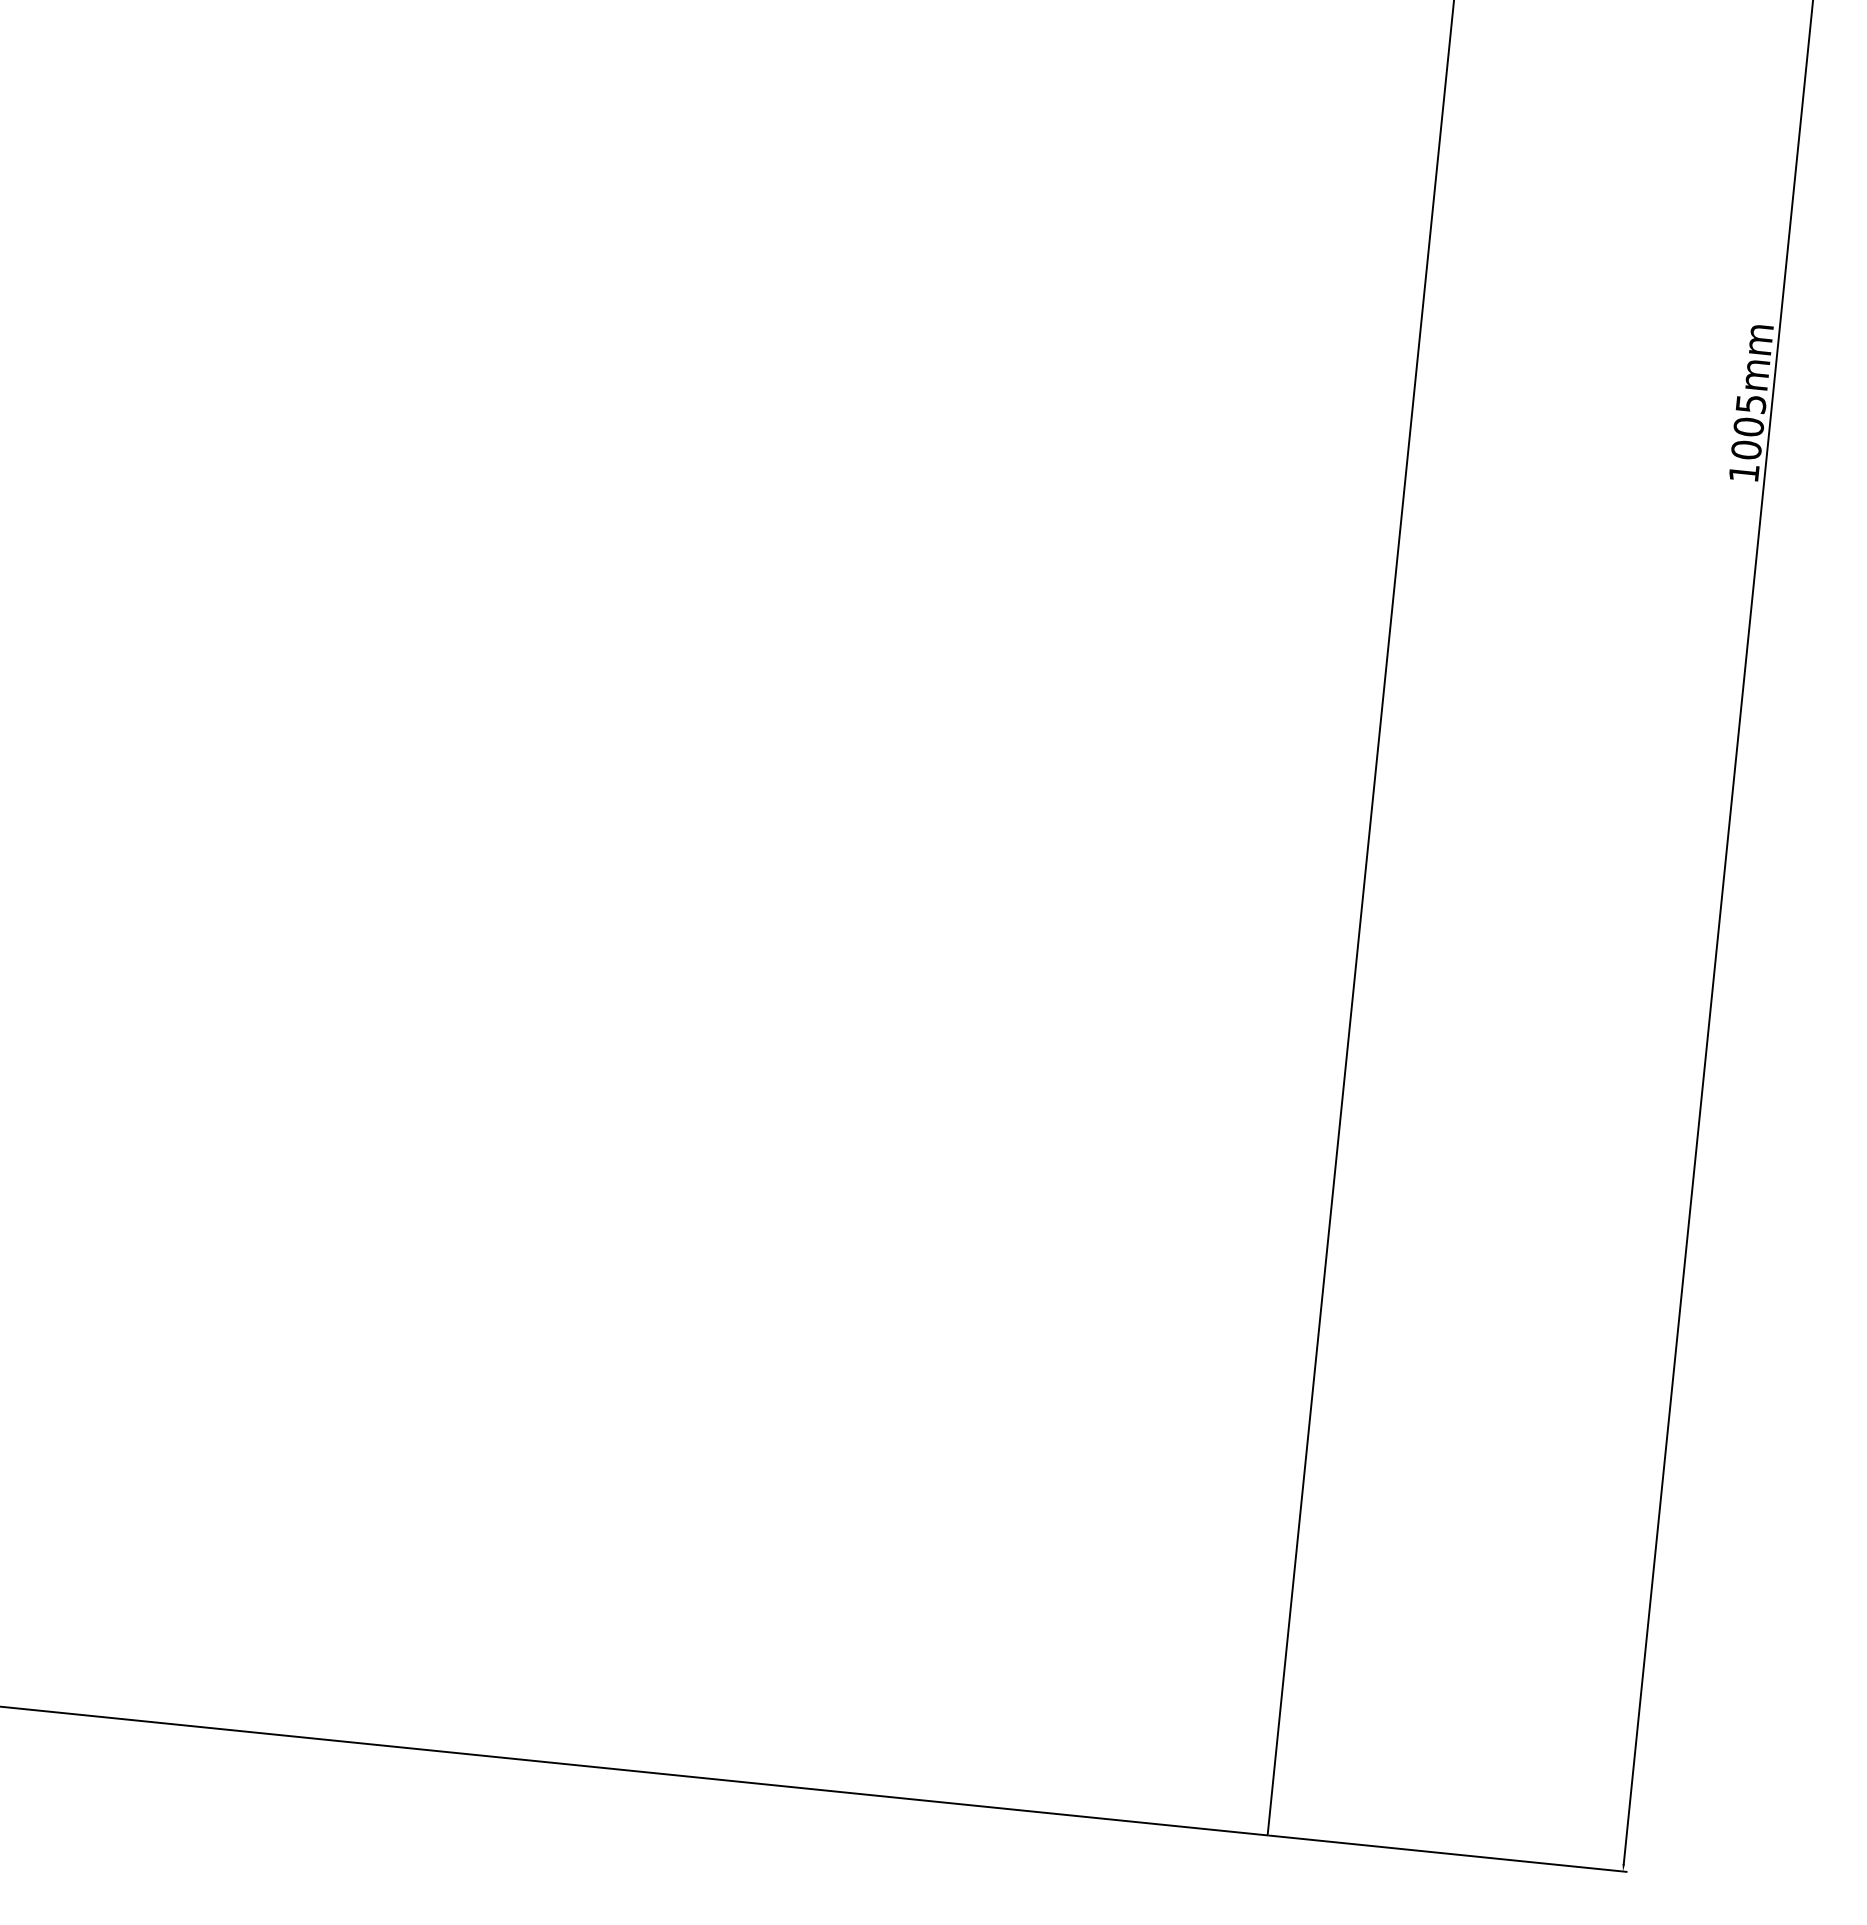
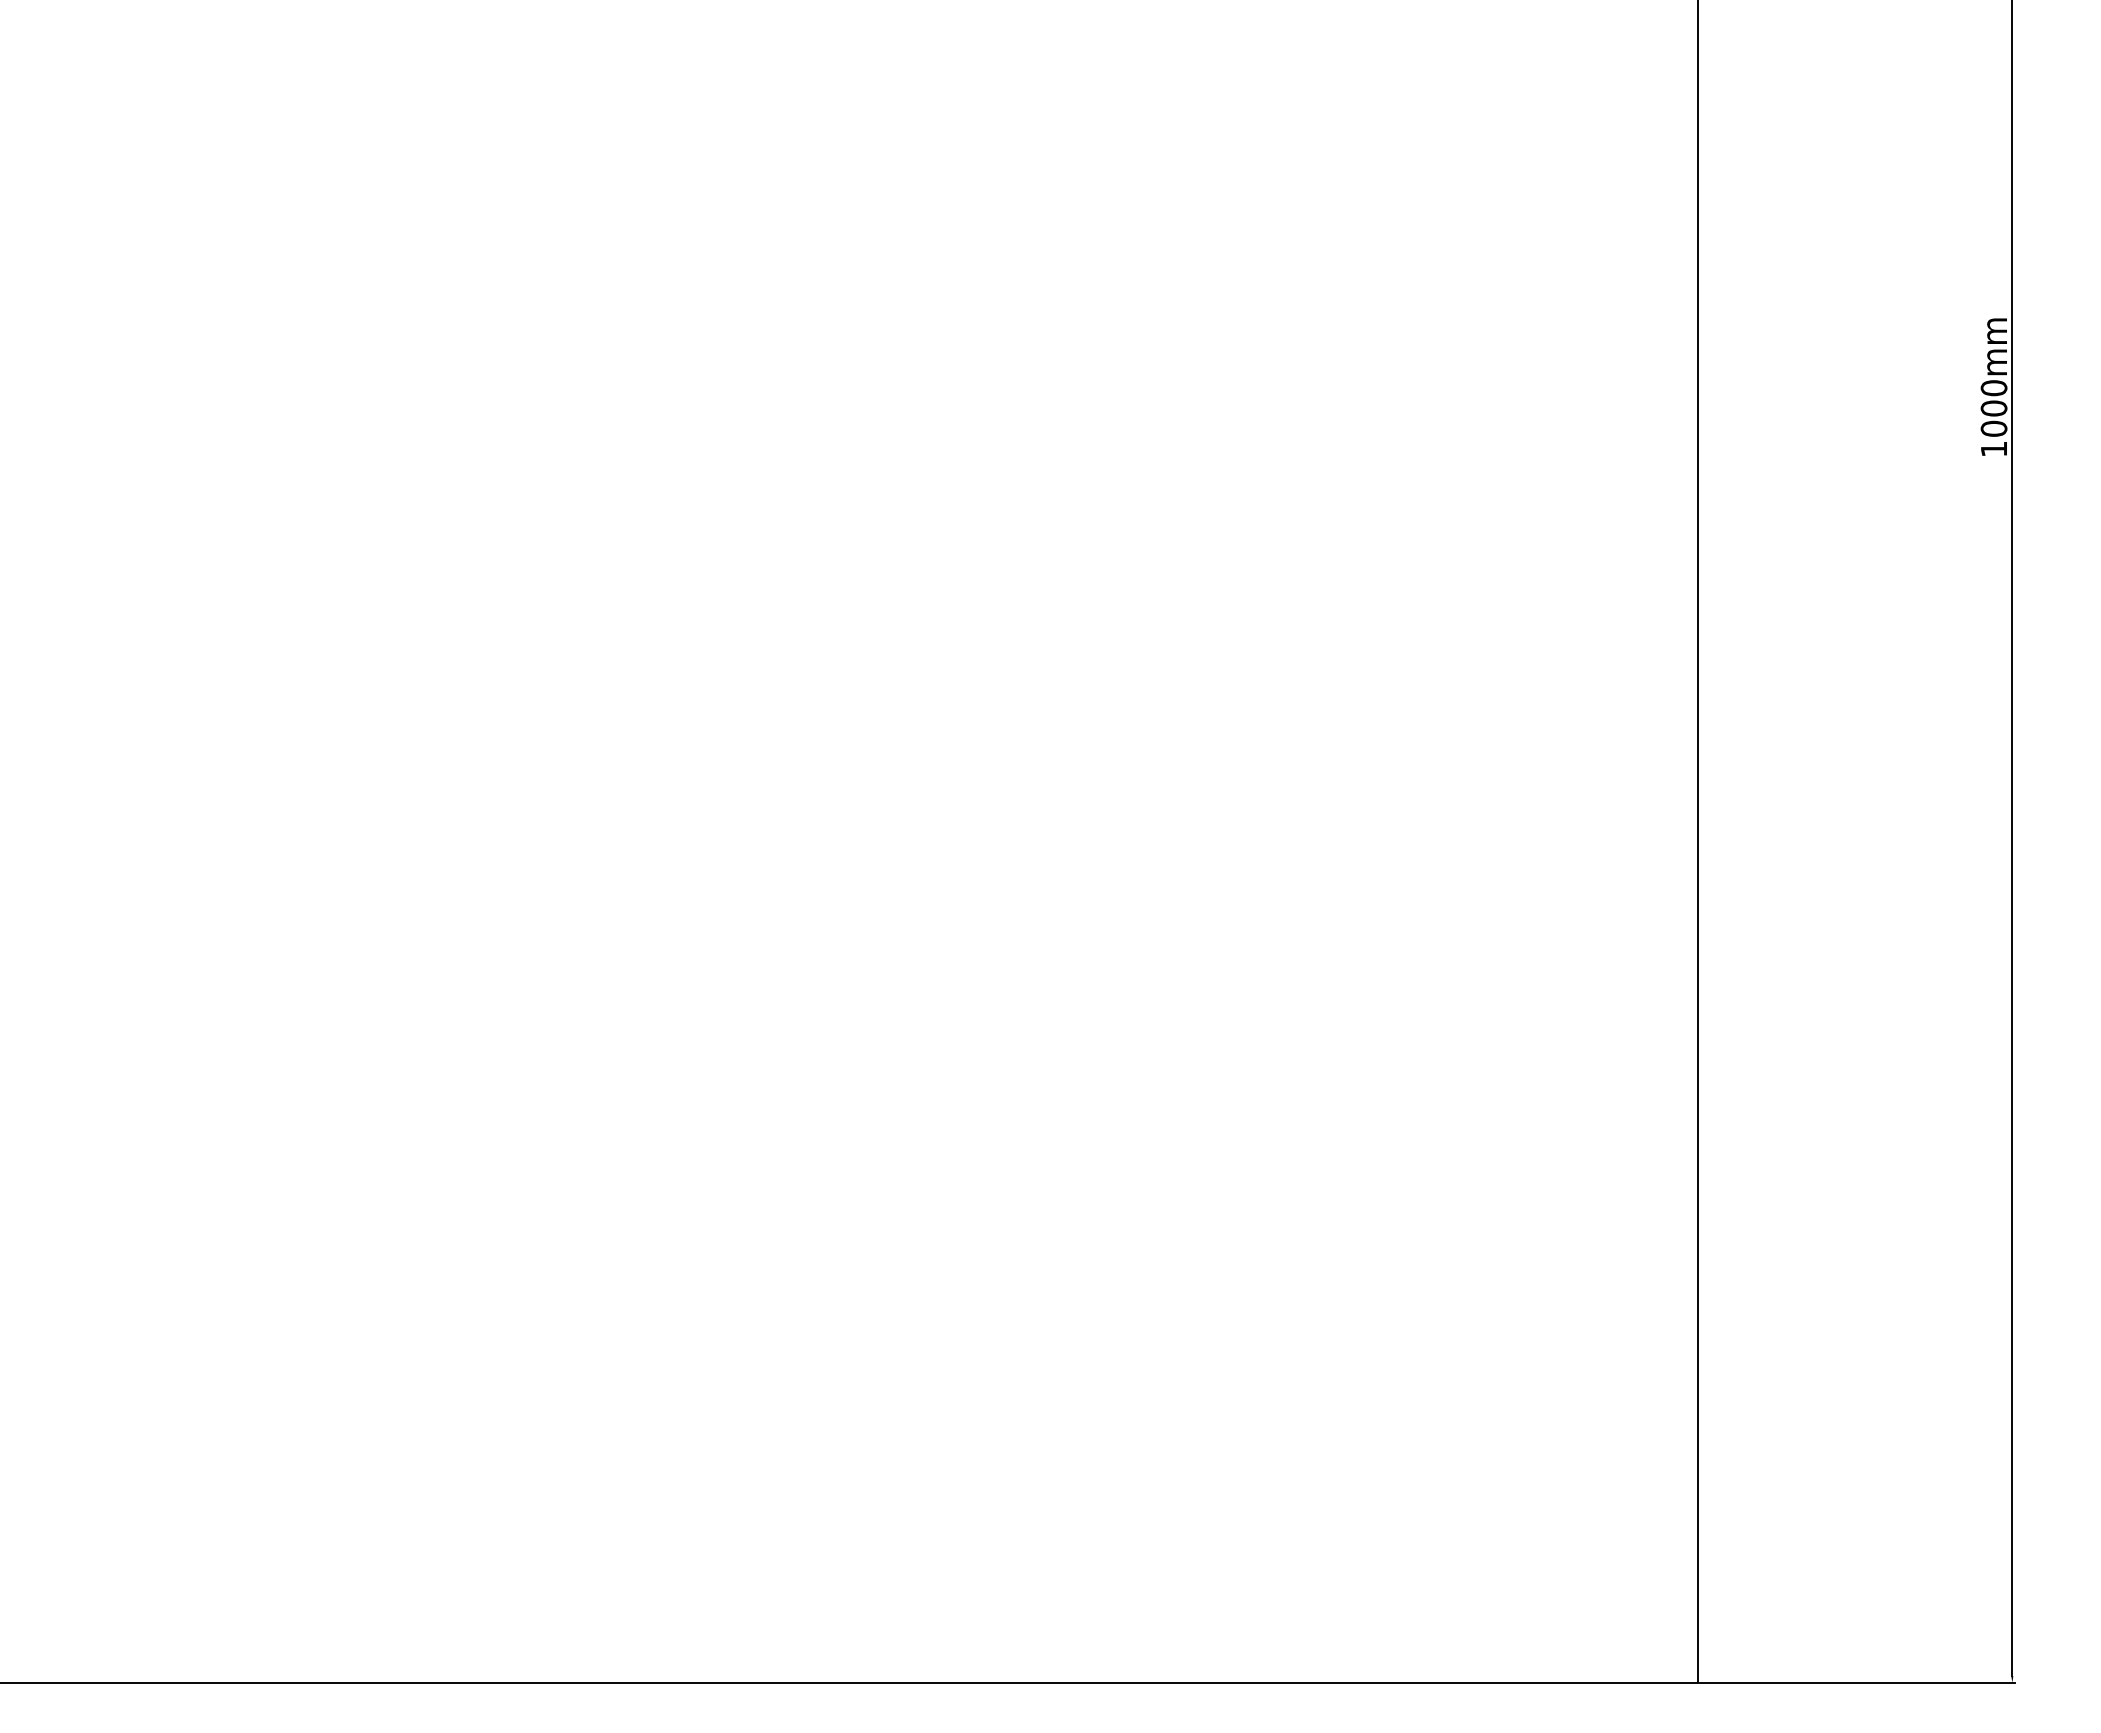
text: (1750, 404) -> (1993, 388), 1005mm -> 1000mm

